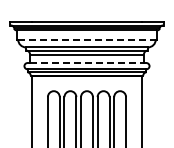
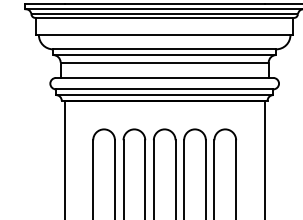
line: (86, 39) -> (163, 34), dashed -> solid
line: (86, 63) -> (163, 78), dashed -> solid

